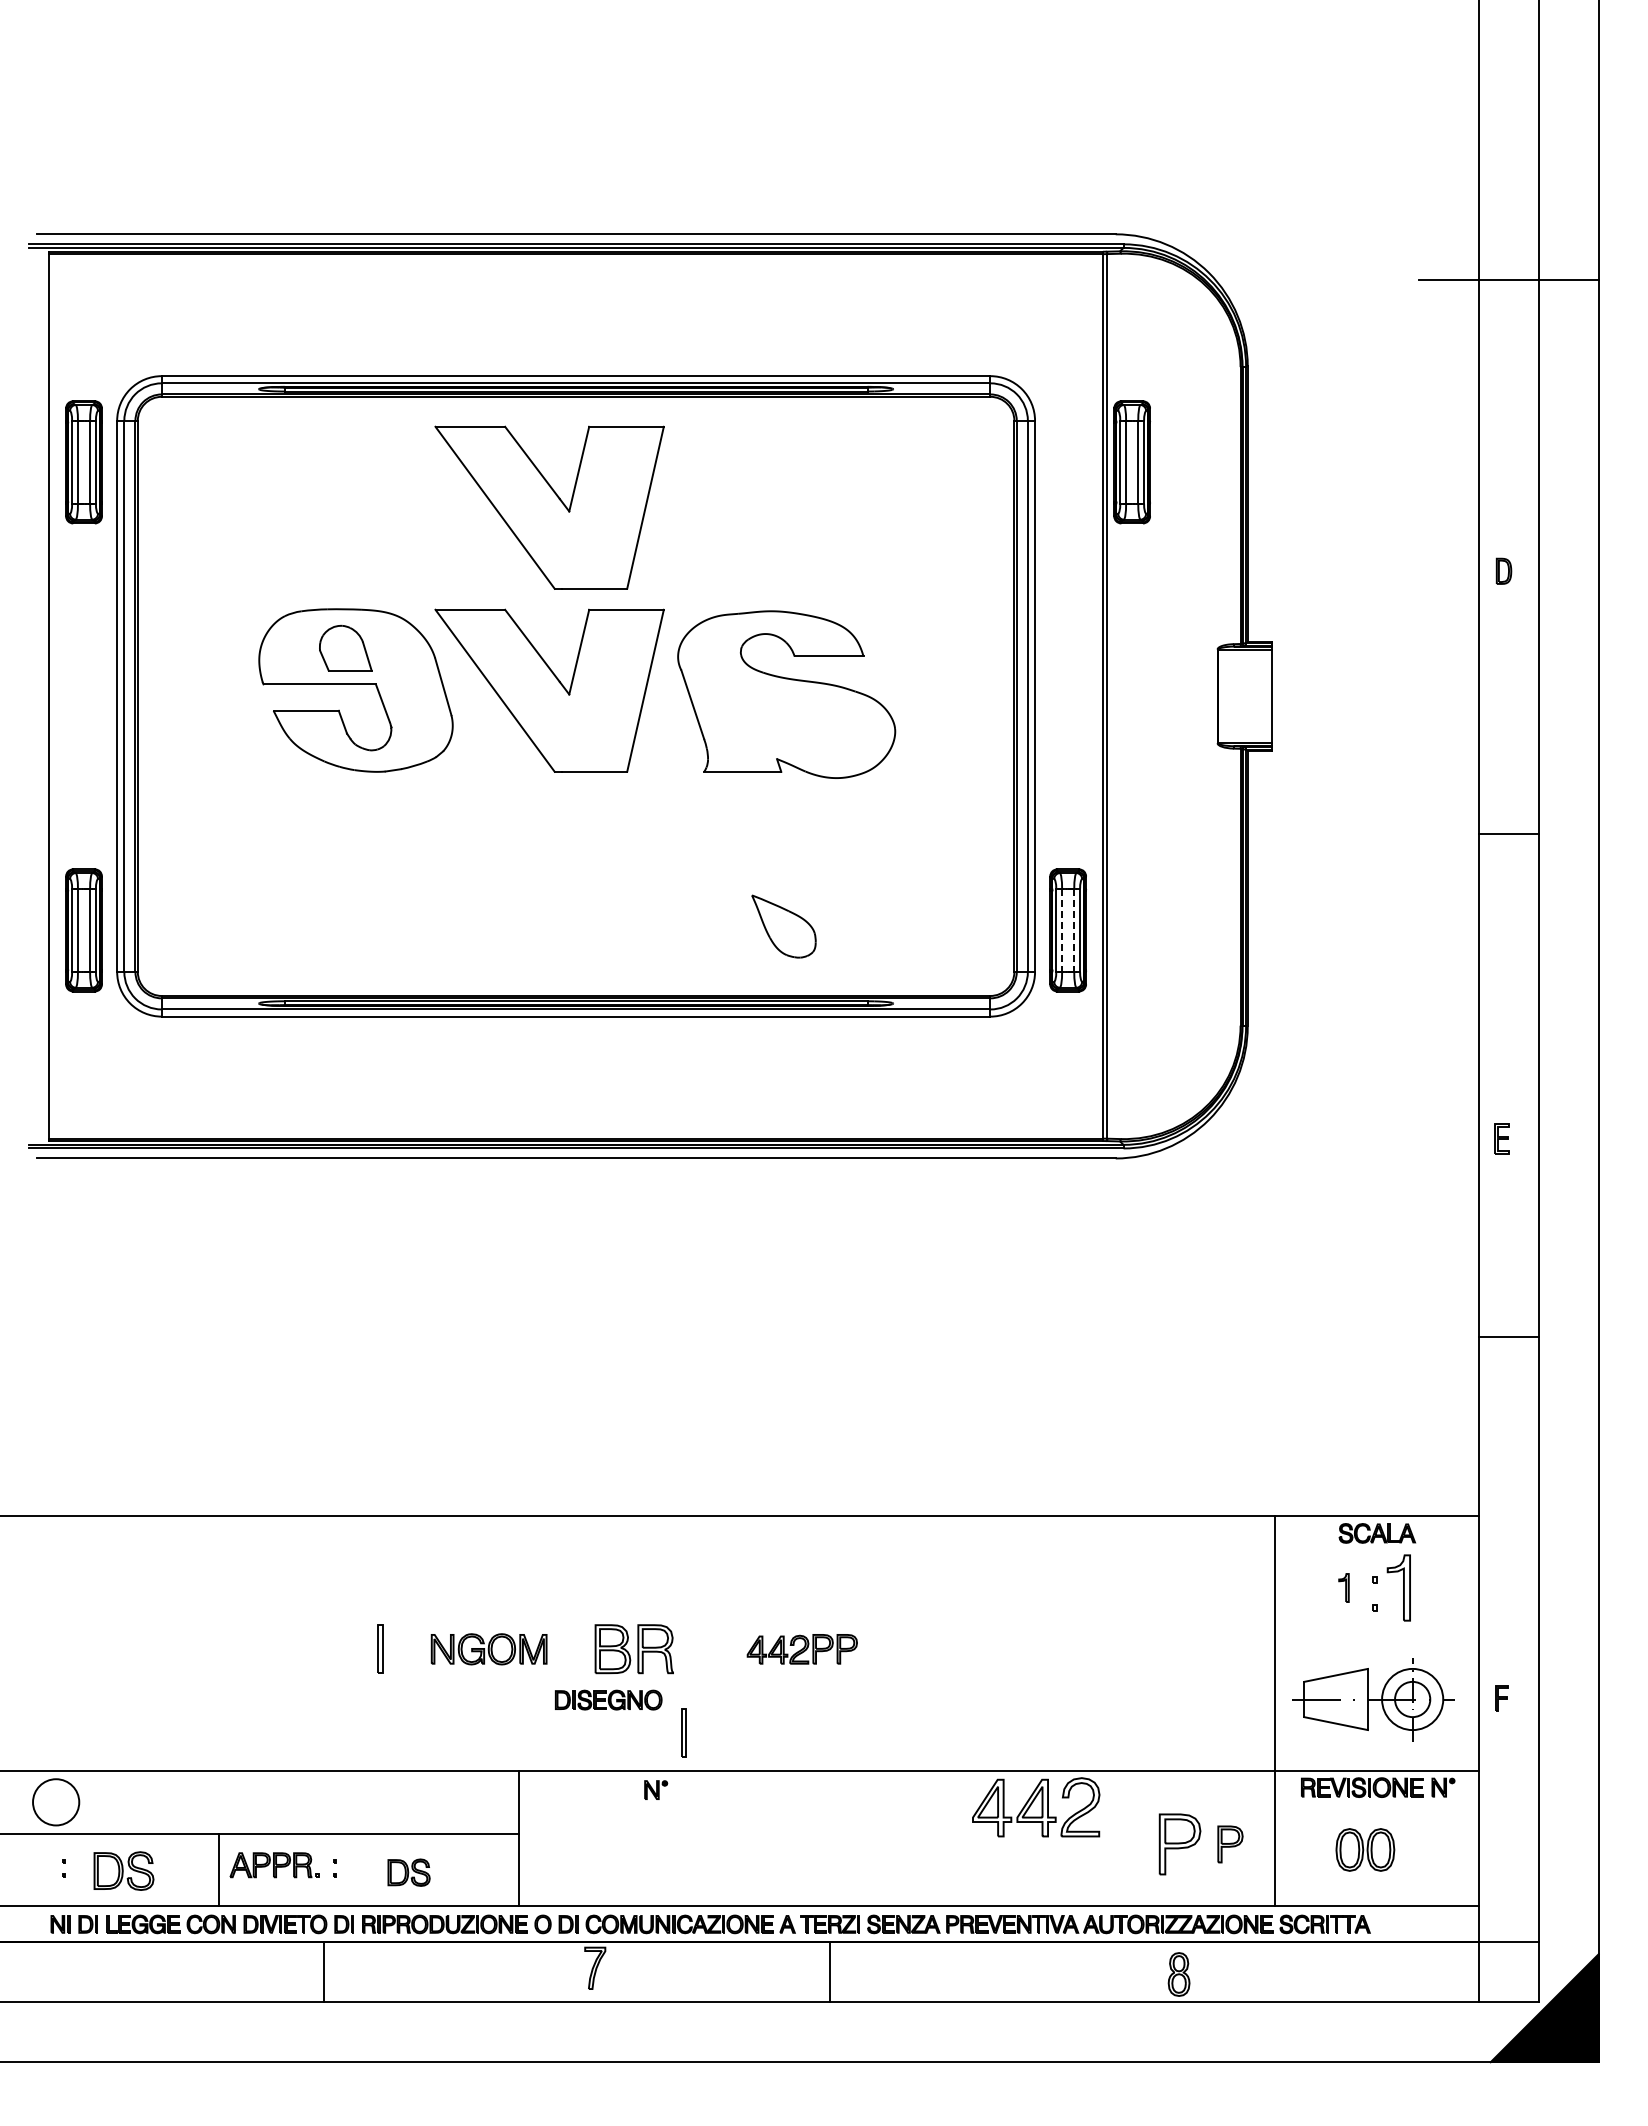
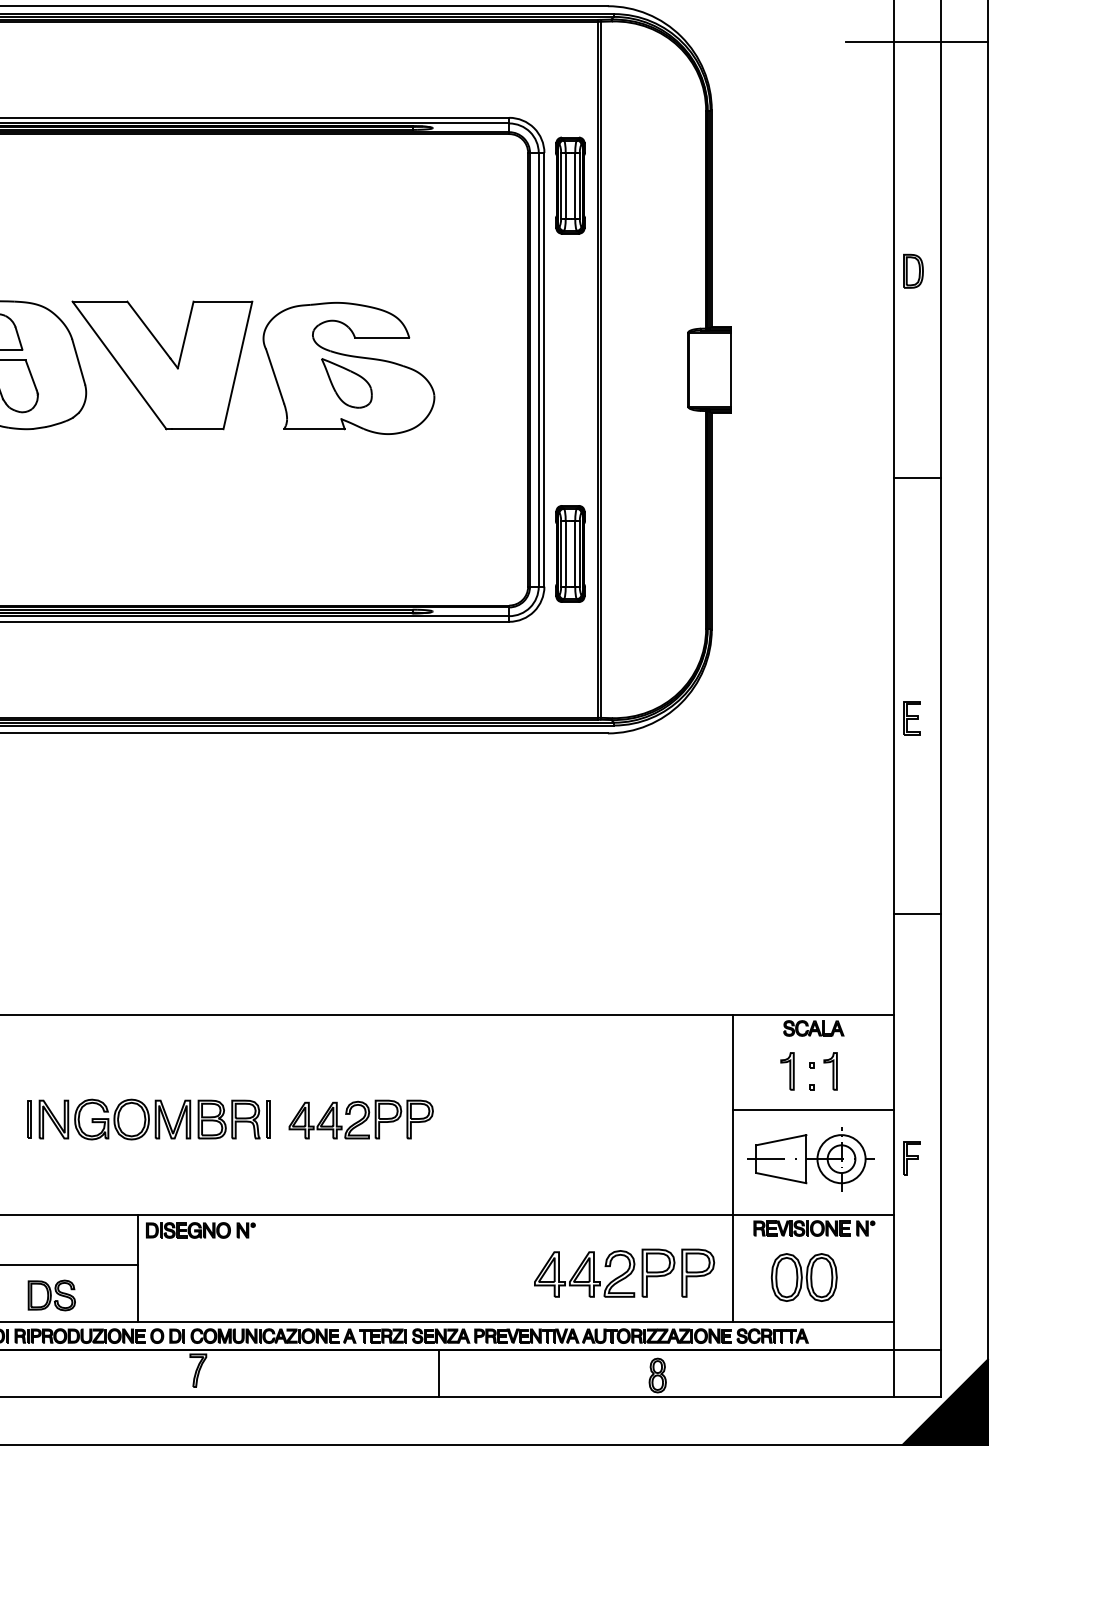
part: (1131, 462) -> (569, 185), moved
part: (549, 507) -> (162, 221), removed
part: (1503, 571) -> (913, 271), size x1.67
part: (783, 926) -> (346, 383), moved
line: (1062, 930) -> (566, 554), dashed -> solid
line: (1074, 930) -> (575, 554), dashed -> solid
part: (1501, 1138) -> (911, 717), size x1.43
line: (1508, 1337) -> (916, 914), moved
part: (1343, 1587) -> (787, 1071), size x1.67
part: (1398, 1587) -> (830, 1071), size x0.71
line: (1376, 1637) -> (813, 1110), added
part: (488, 1649) -> (114, 1119), size x1.67
part: (802, 1649) -> (361, 1119), size x1.67
part: (1501, 1697) -> (911, 1157), size x1.67
part: (608, 1699) -> (188, 1229), moved
part: (683, 1732) -> (267, 1119), moved
part: (1036, 1807) -> (584, 1274), moved
part: (1230, 1844) -> (698, 1273), size x1.67
part: (1365, 1849) -> (804, 1277), size x1.43
part: (408, 1872) -> (51, 1295), size x1.43
line: (830, 1972) -> (439, 1373), moved

